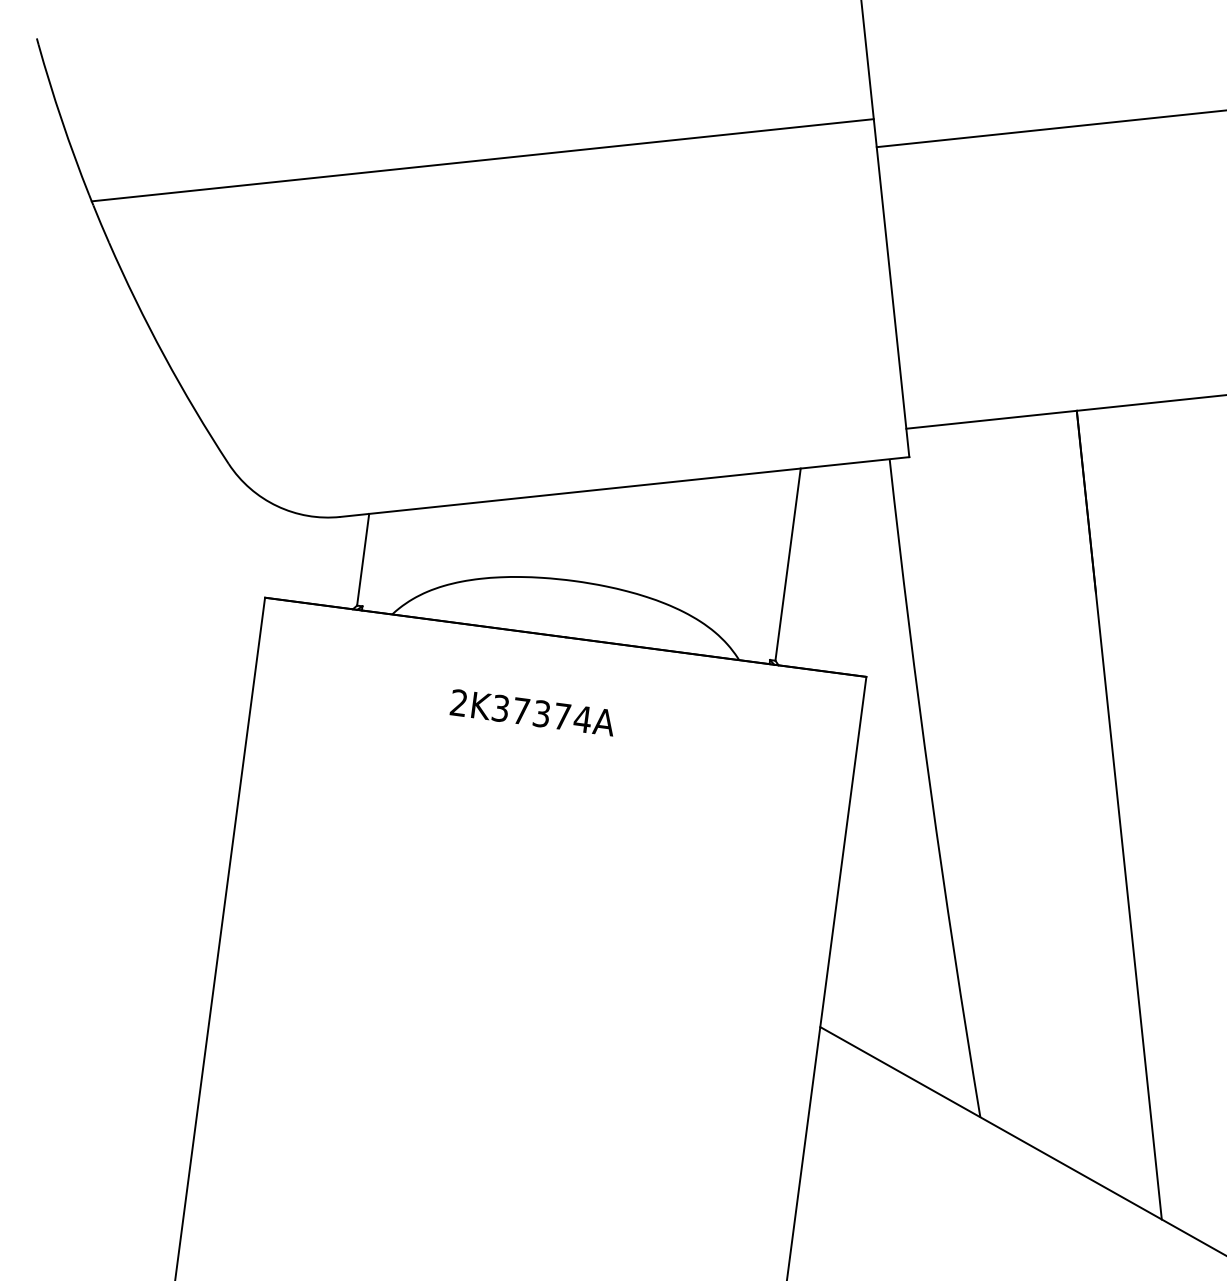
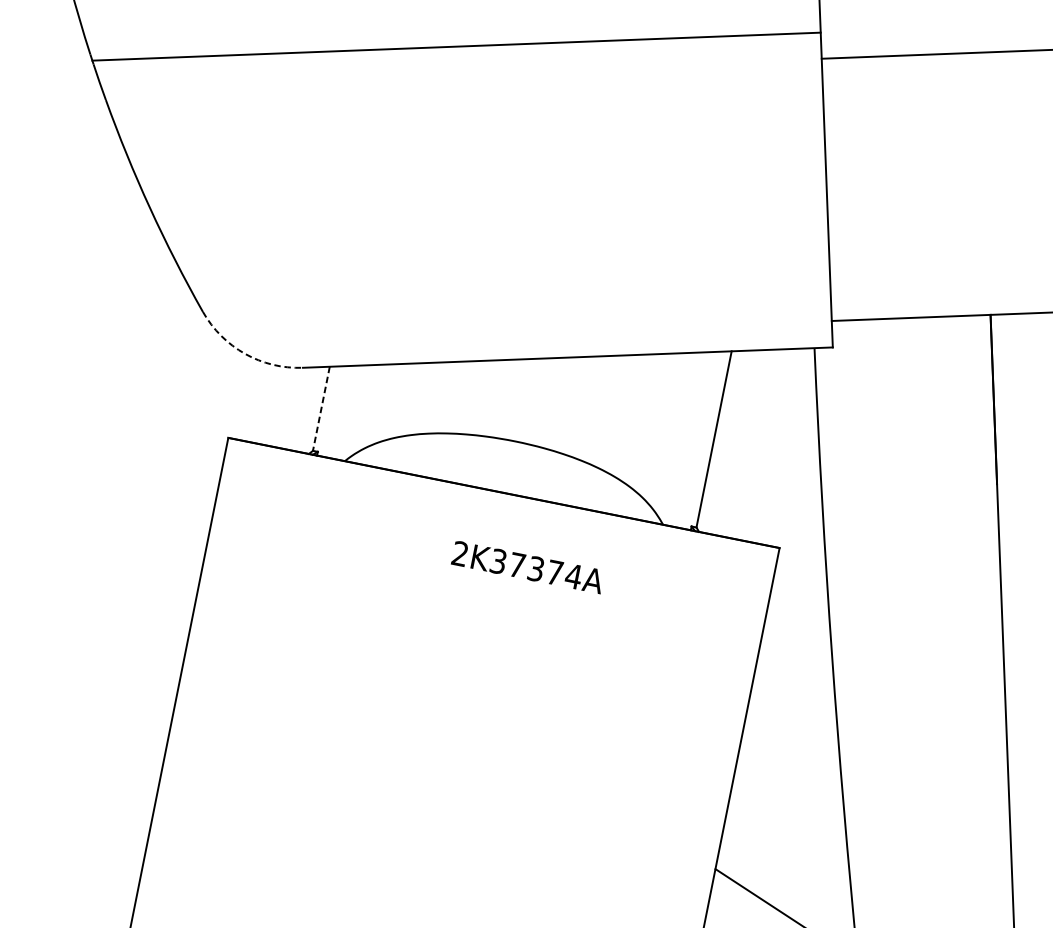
arc: (277, 506) -> (245, 354), solid -> dashed
line: (363, 560) -> (321, 409), solid -> dashed
text: (531, 712) -> (526, 567), moved

